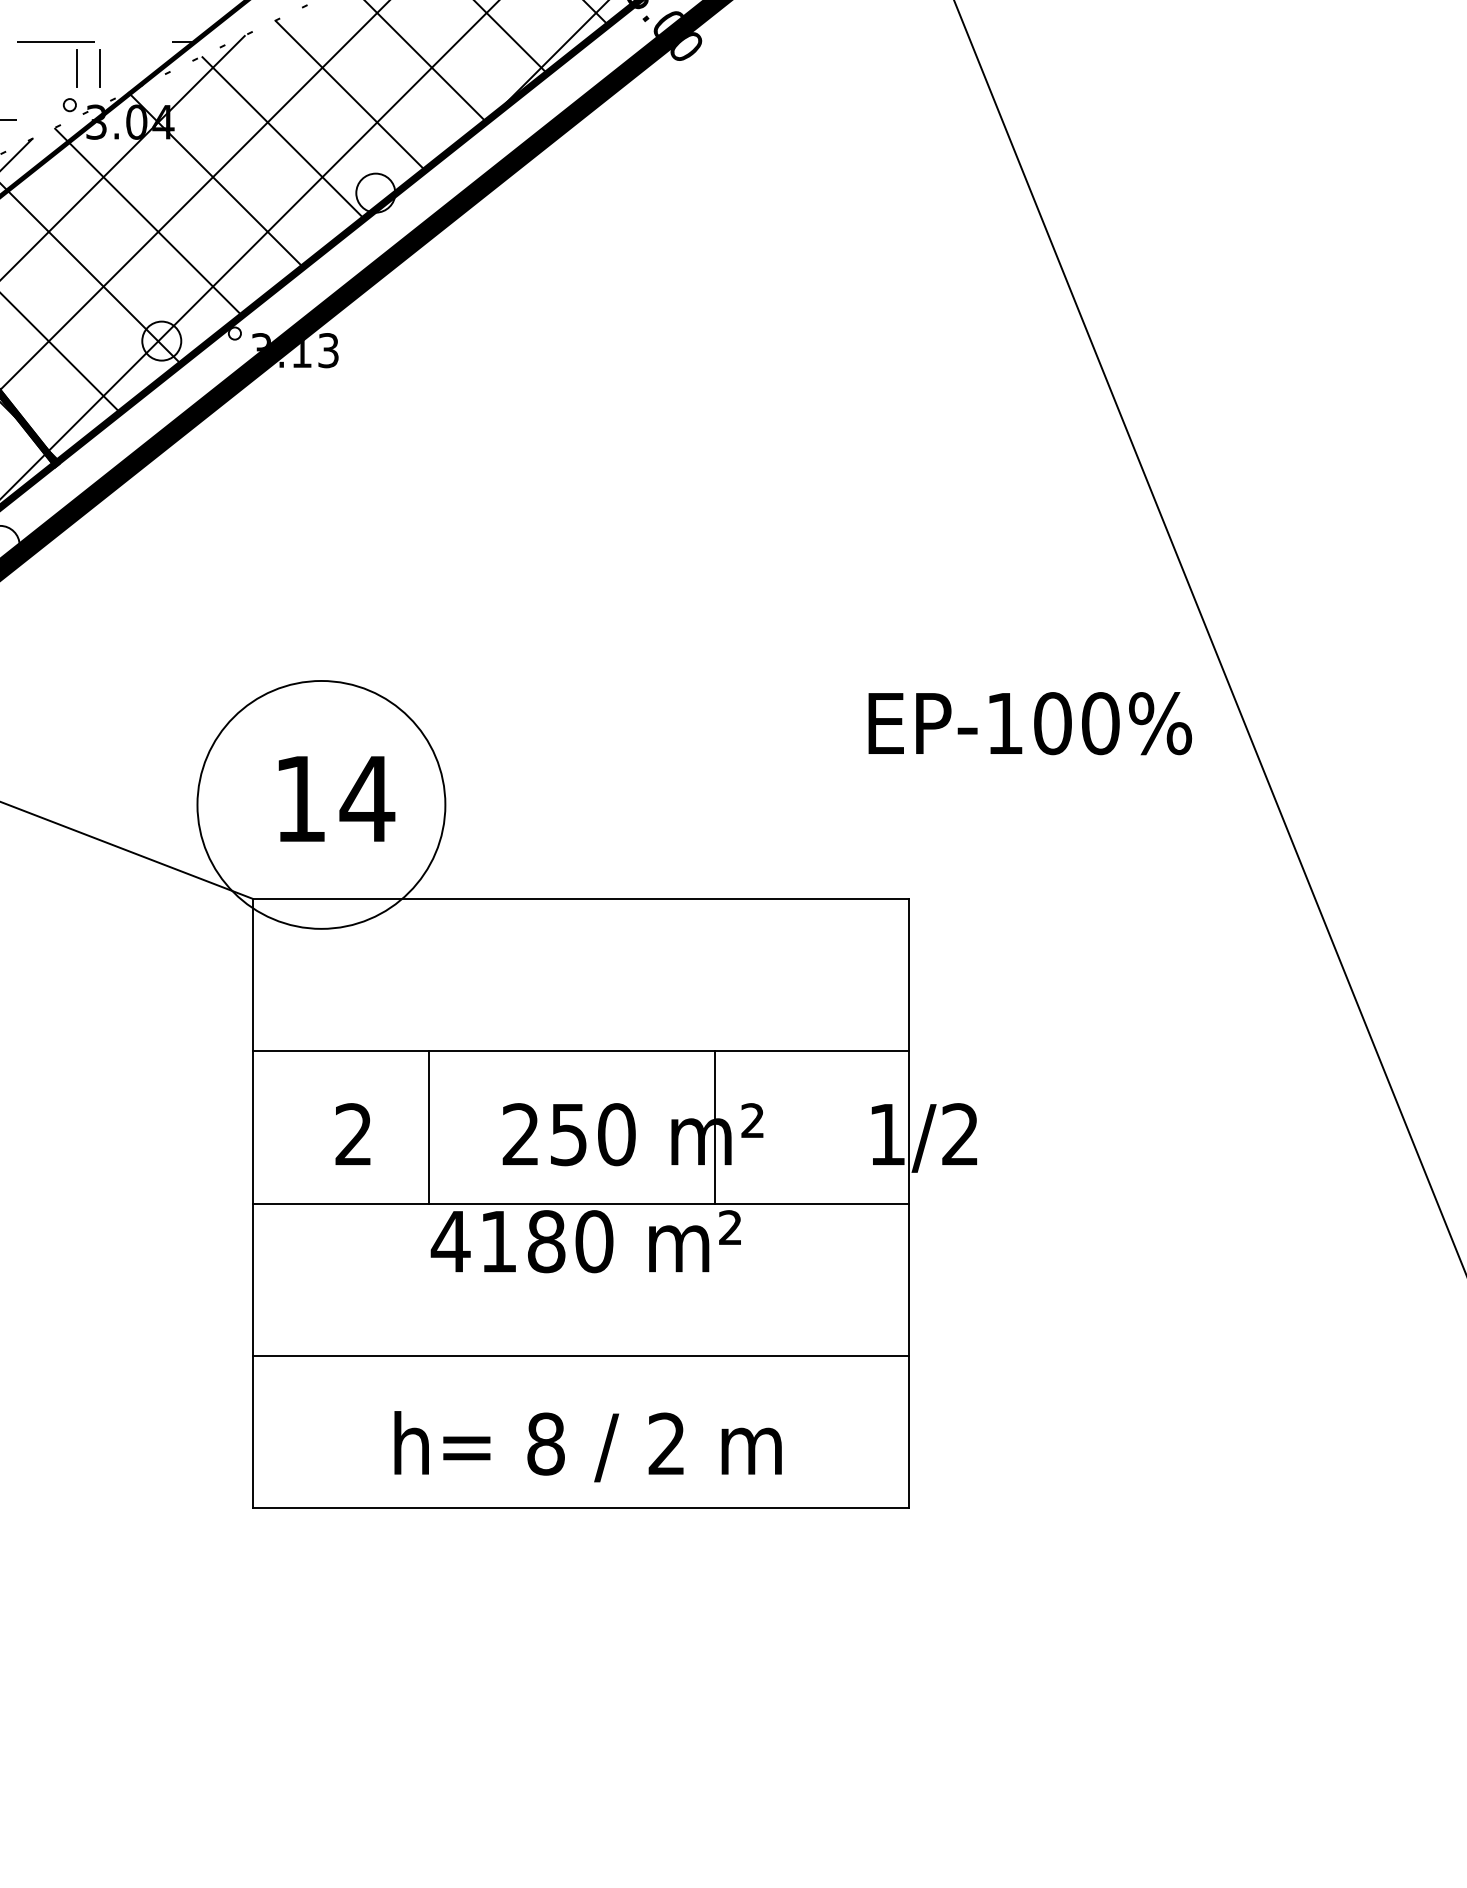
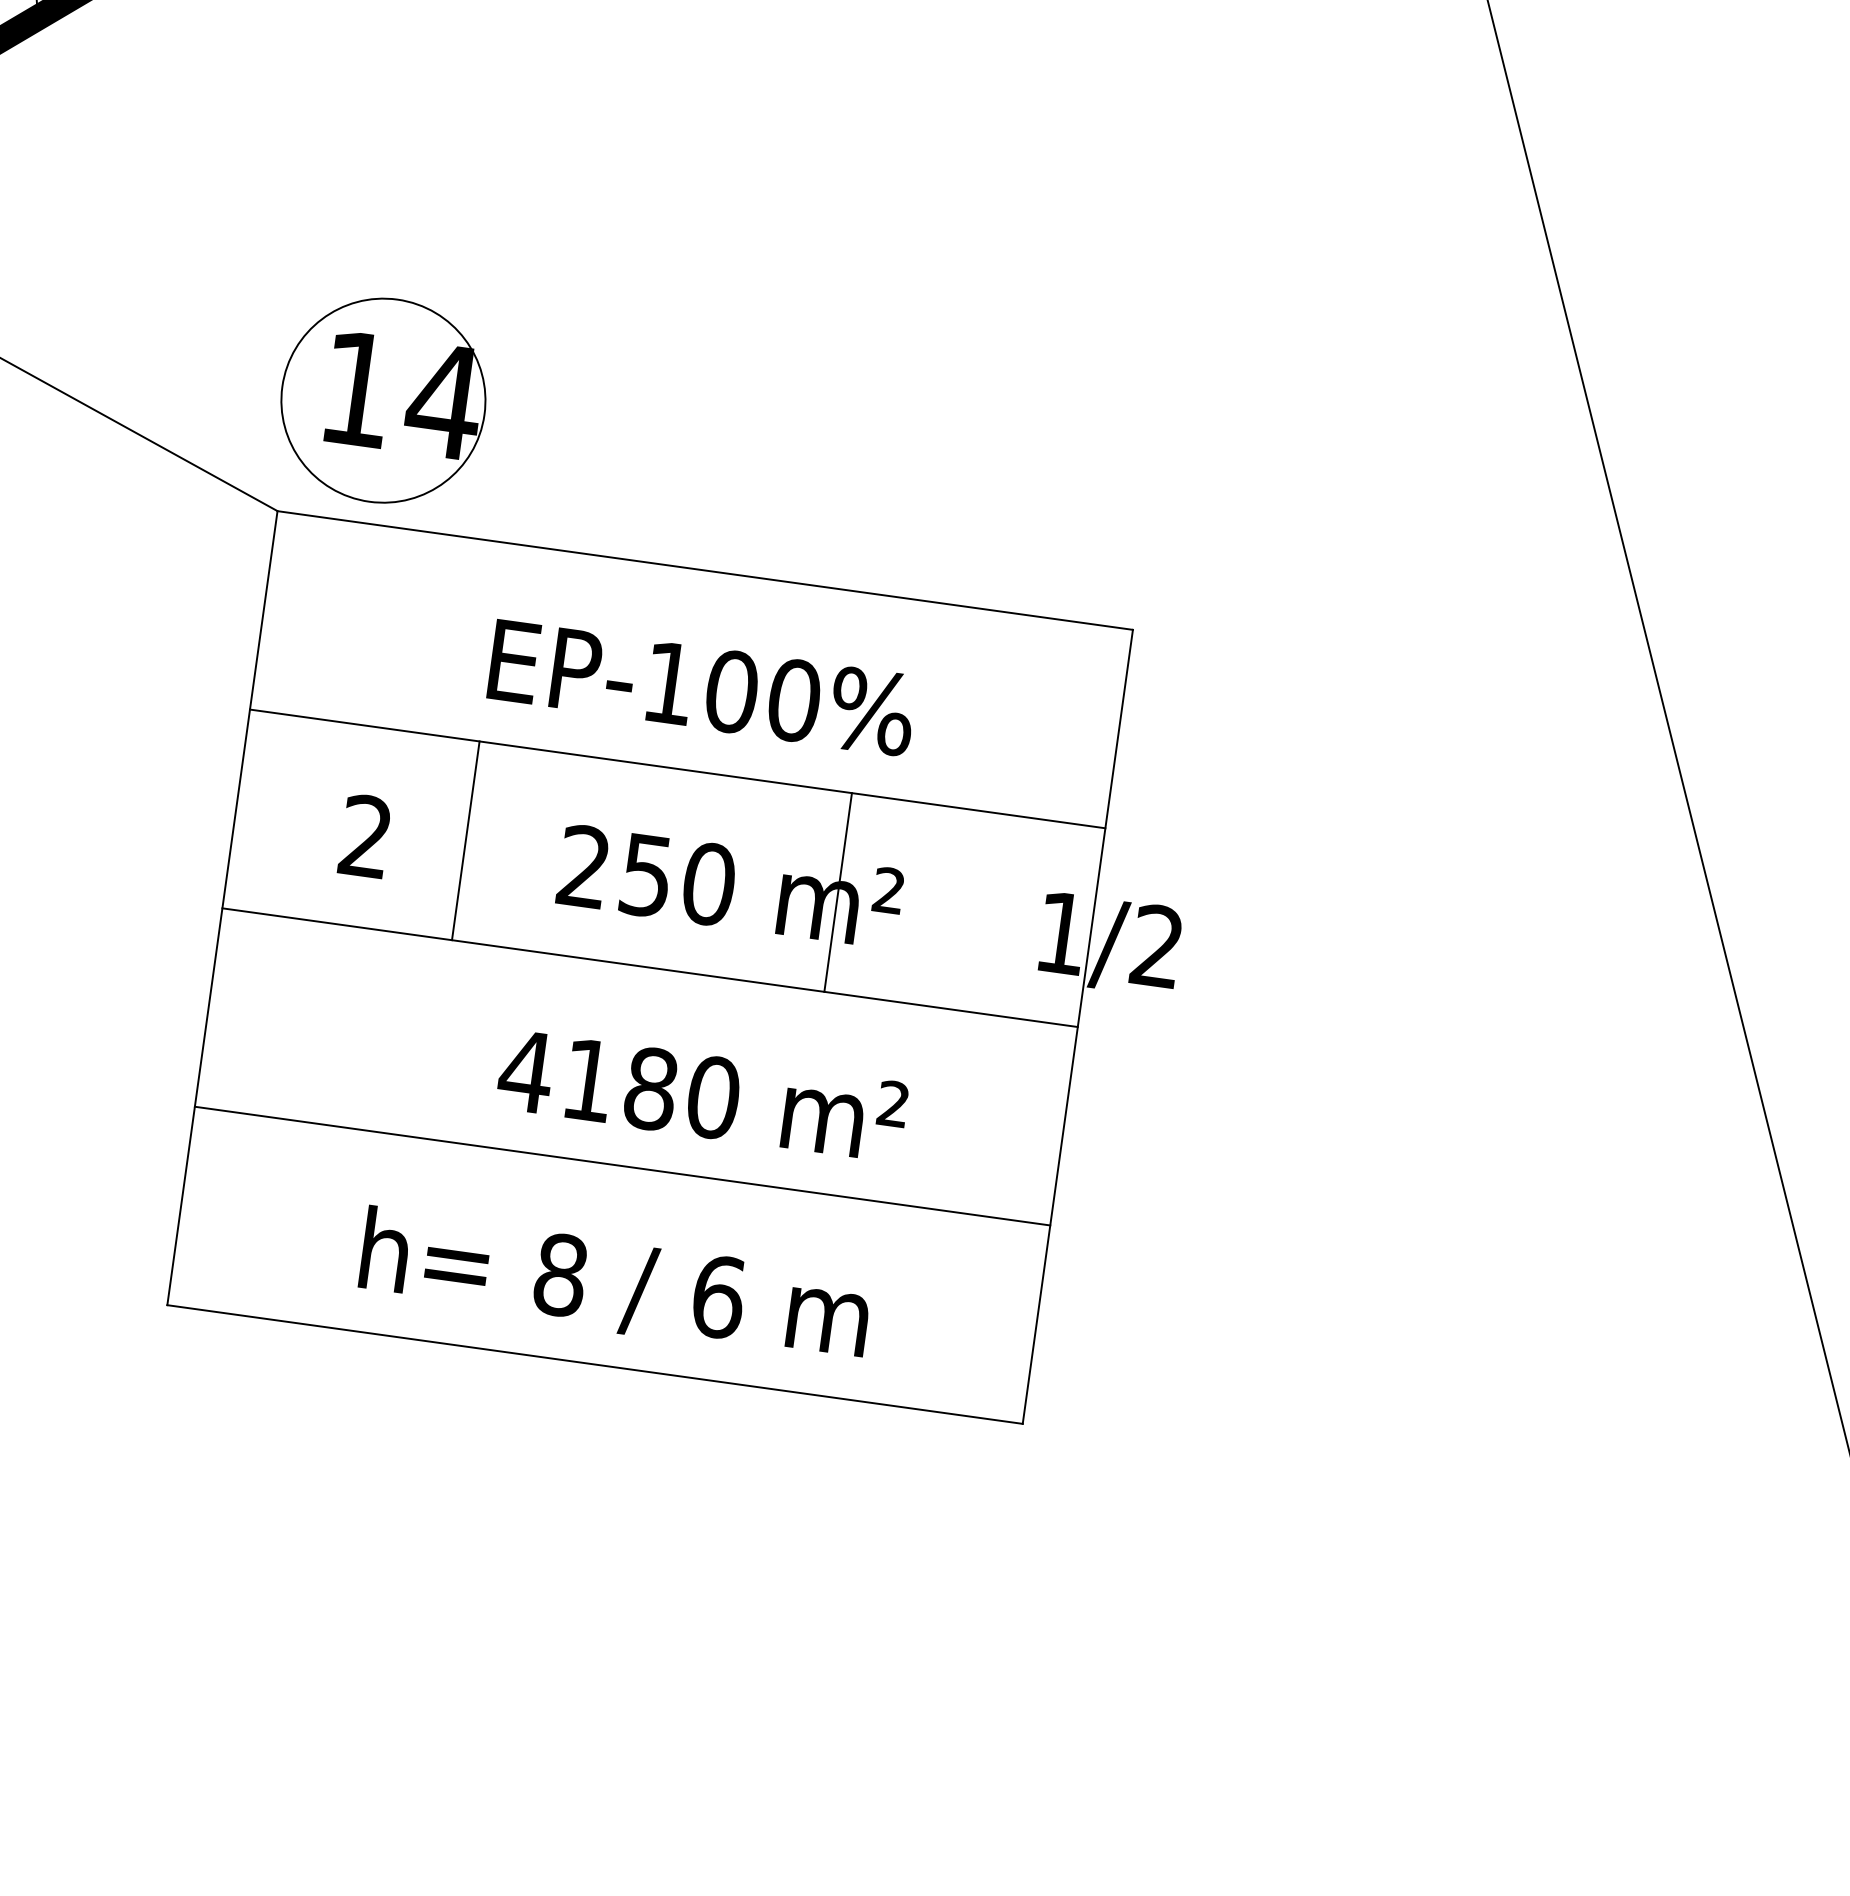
text: (1029, 723) -> (701, 687), moved
circle: (320, 804) -> (382, 399), size x0.62
text: (585, 1241) -> (701, 1095), moved
text: (667, 1443) -> (719, 1296), 2 -> 6

